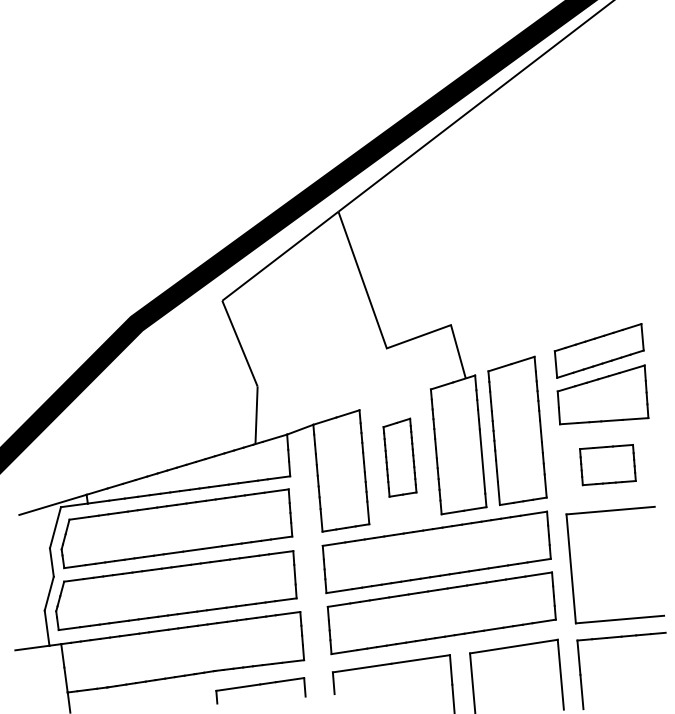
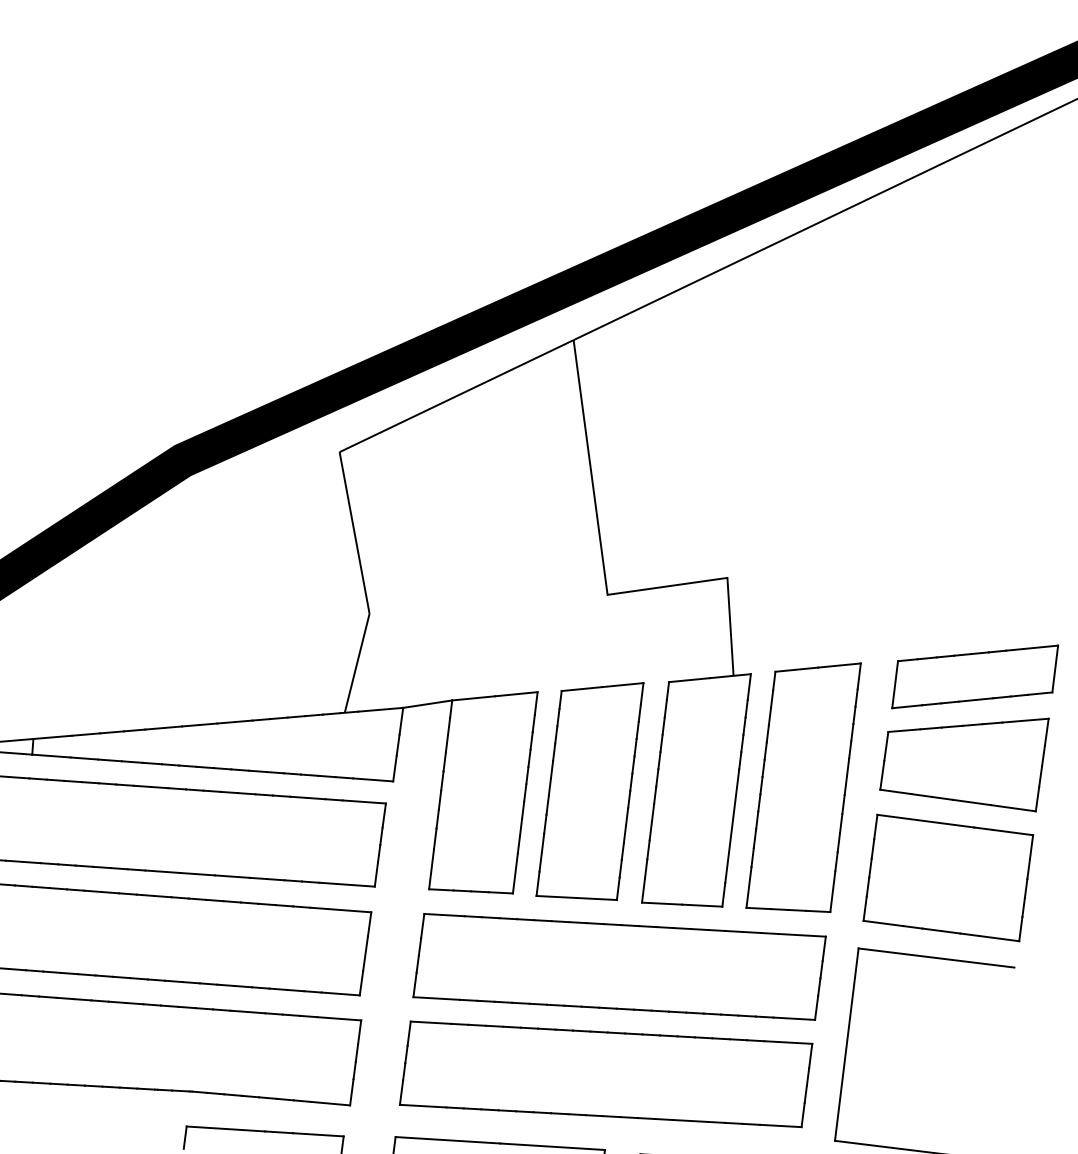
part: (399, 457) -> (589, 788), size x1.67
part: (607, 464) -> (947, 876), size x1.67

